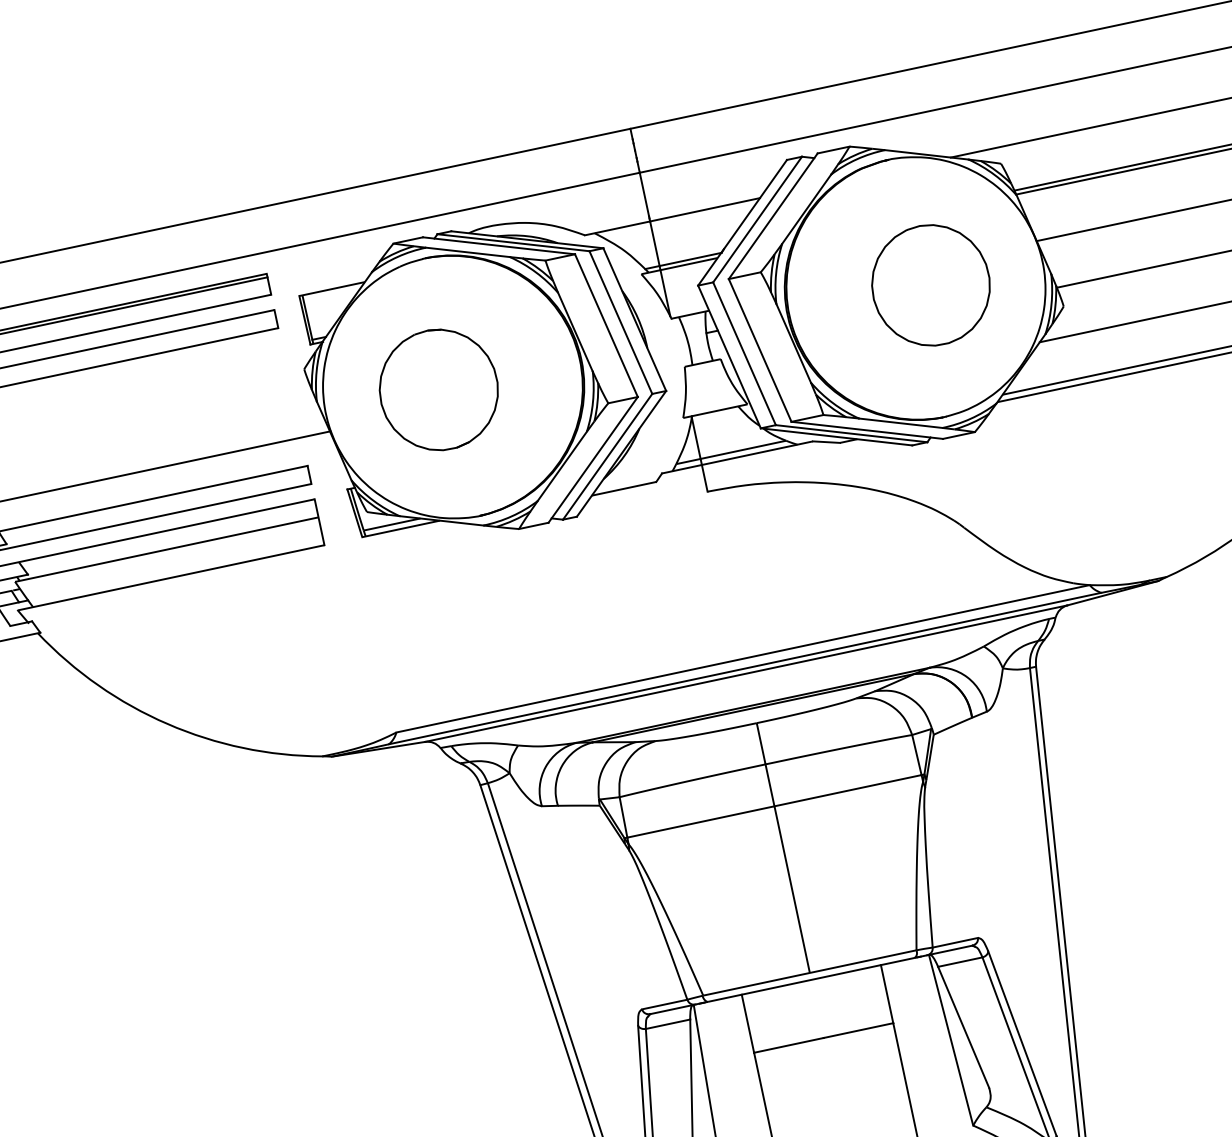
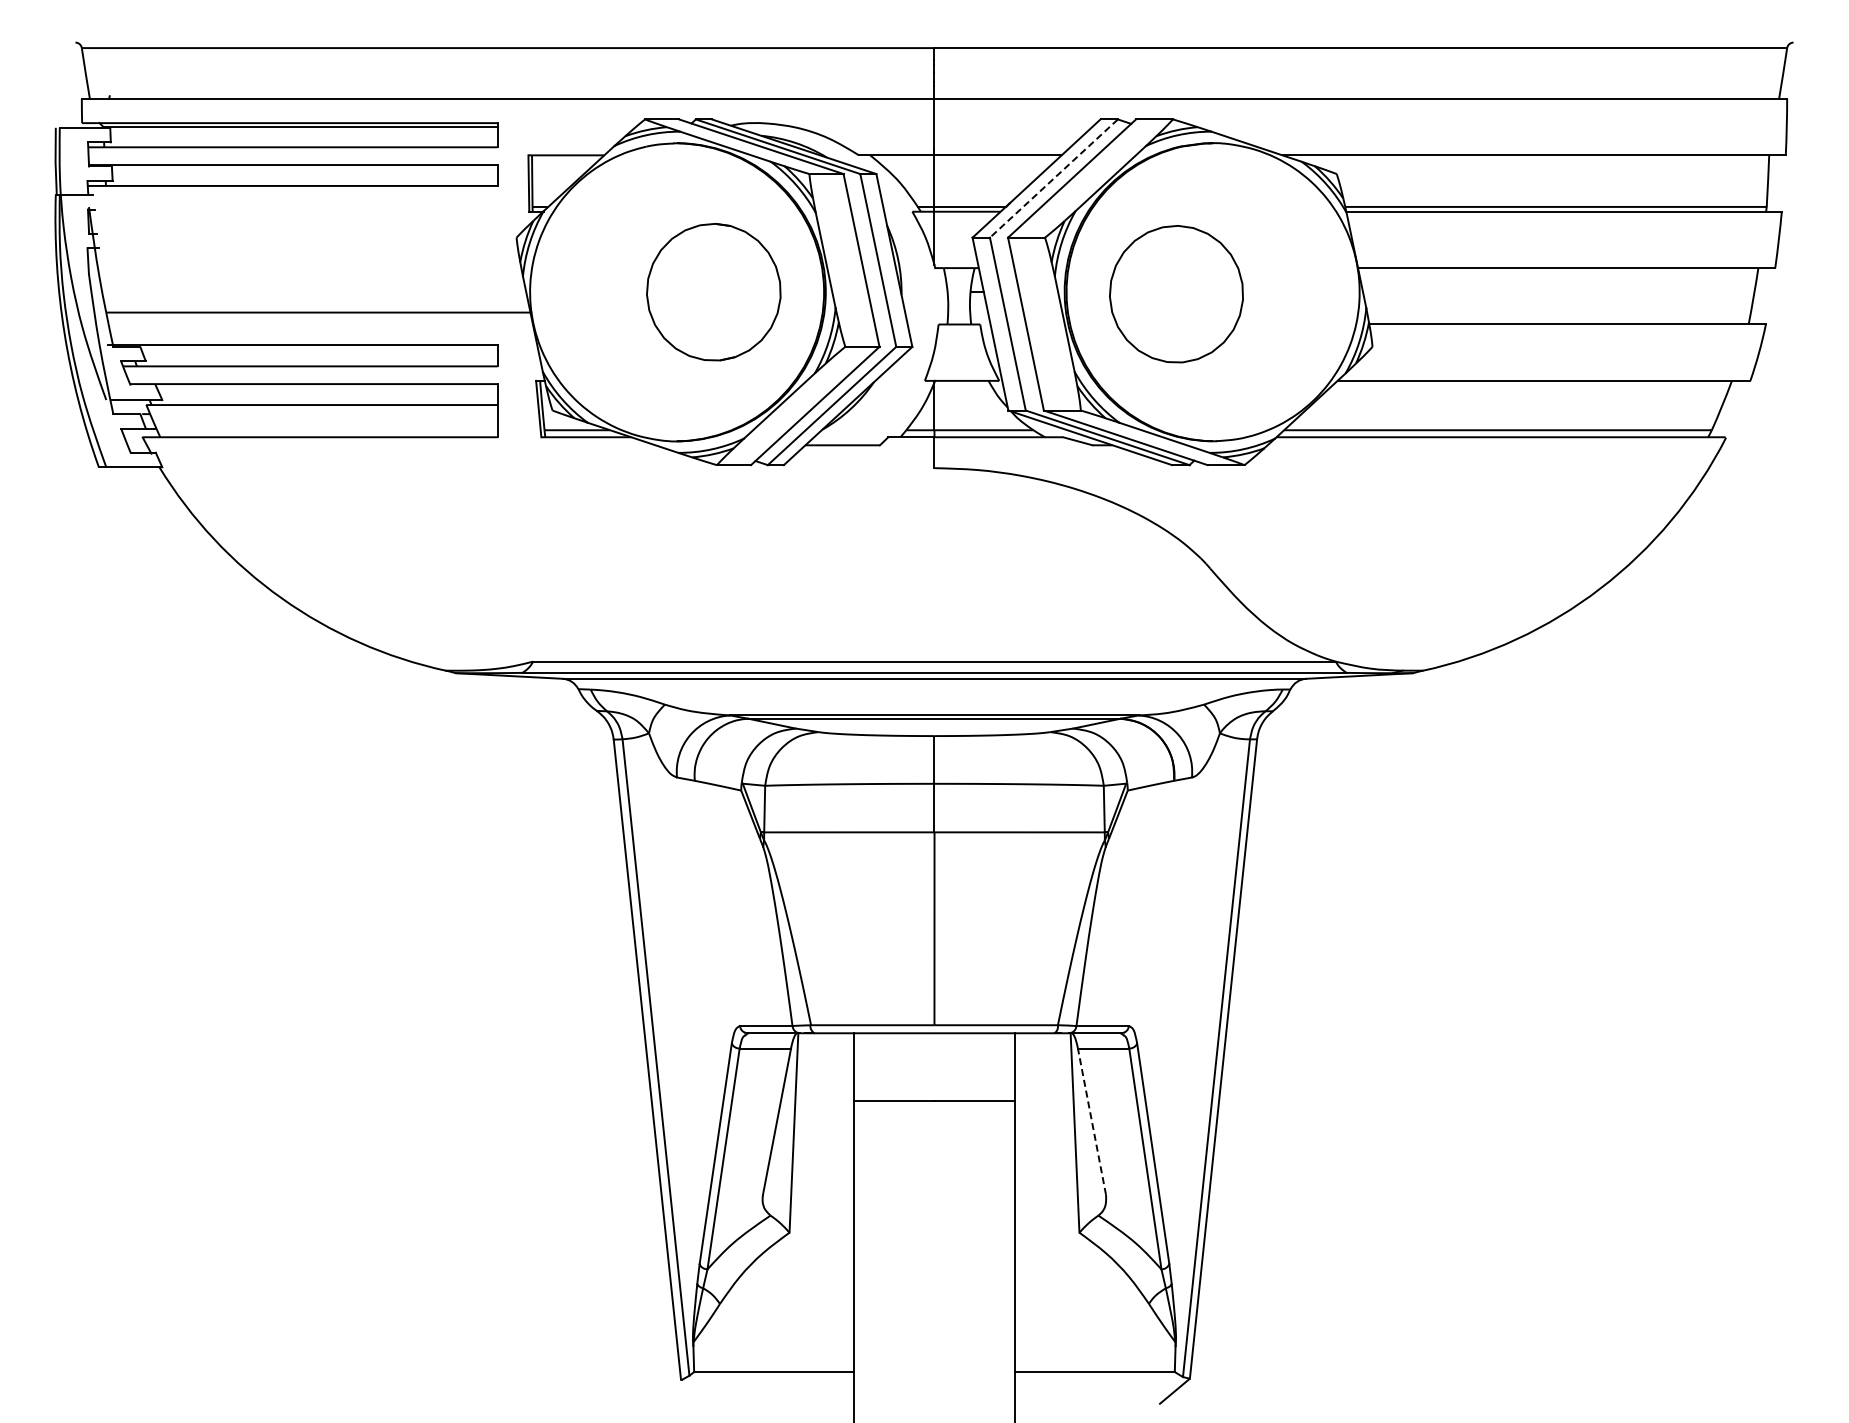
line: (757, 219) -> (1053, 178), solid -> dashed
part: (931, 285) -> (1176, 294), moved
part: (438, 389) -> (713, 291), moved
line: (963, 1027) -> (1091, 1121), solid -> dashed

